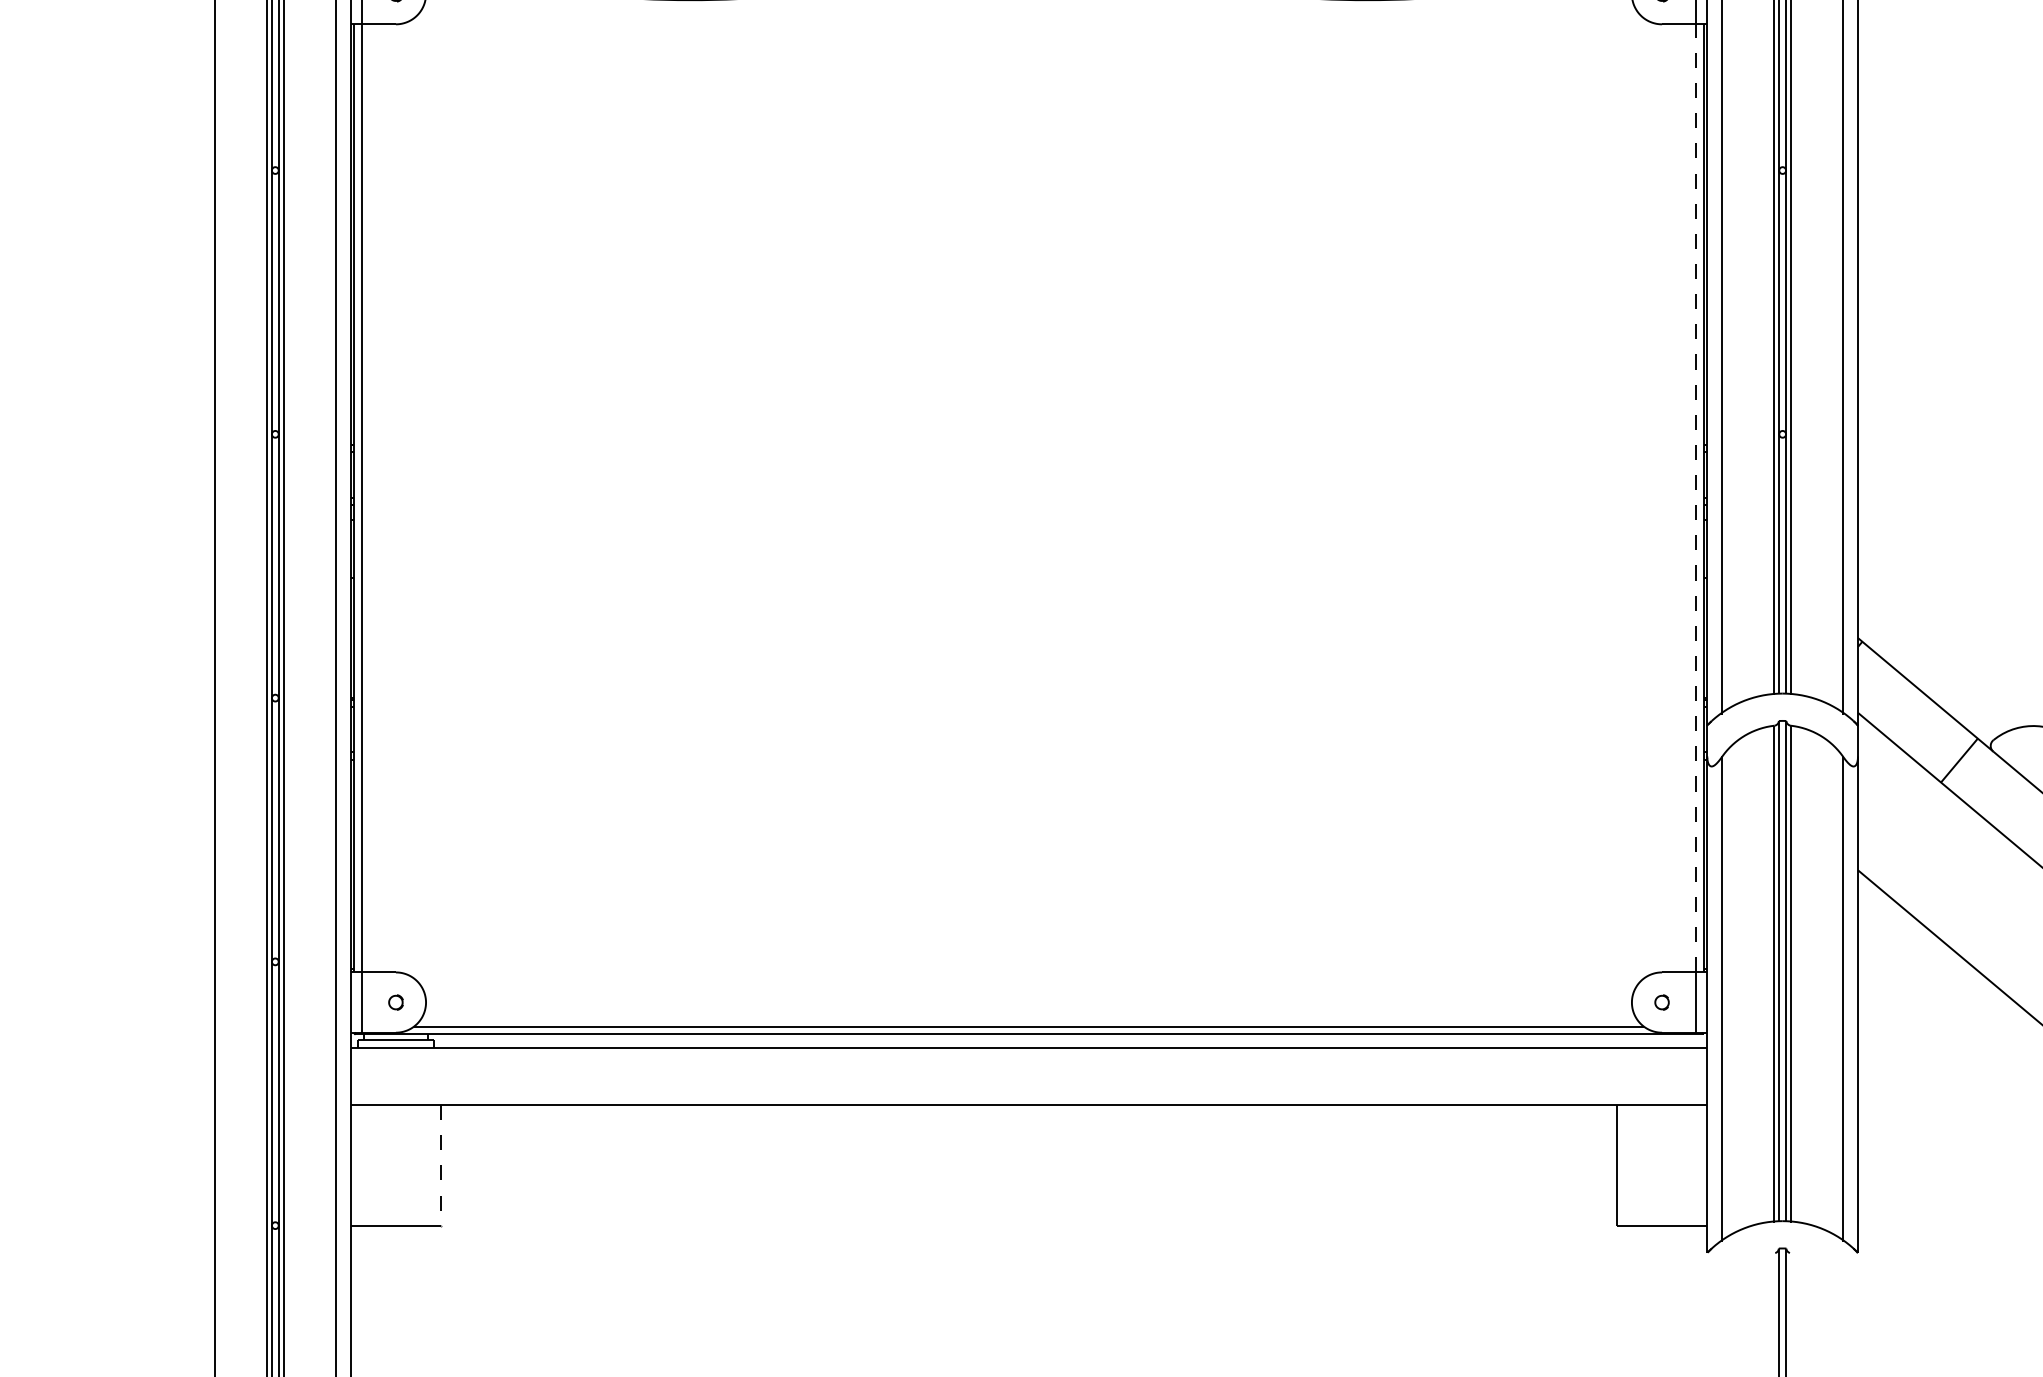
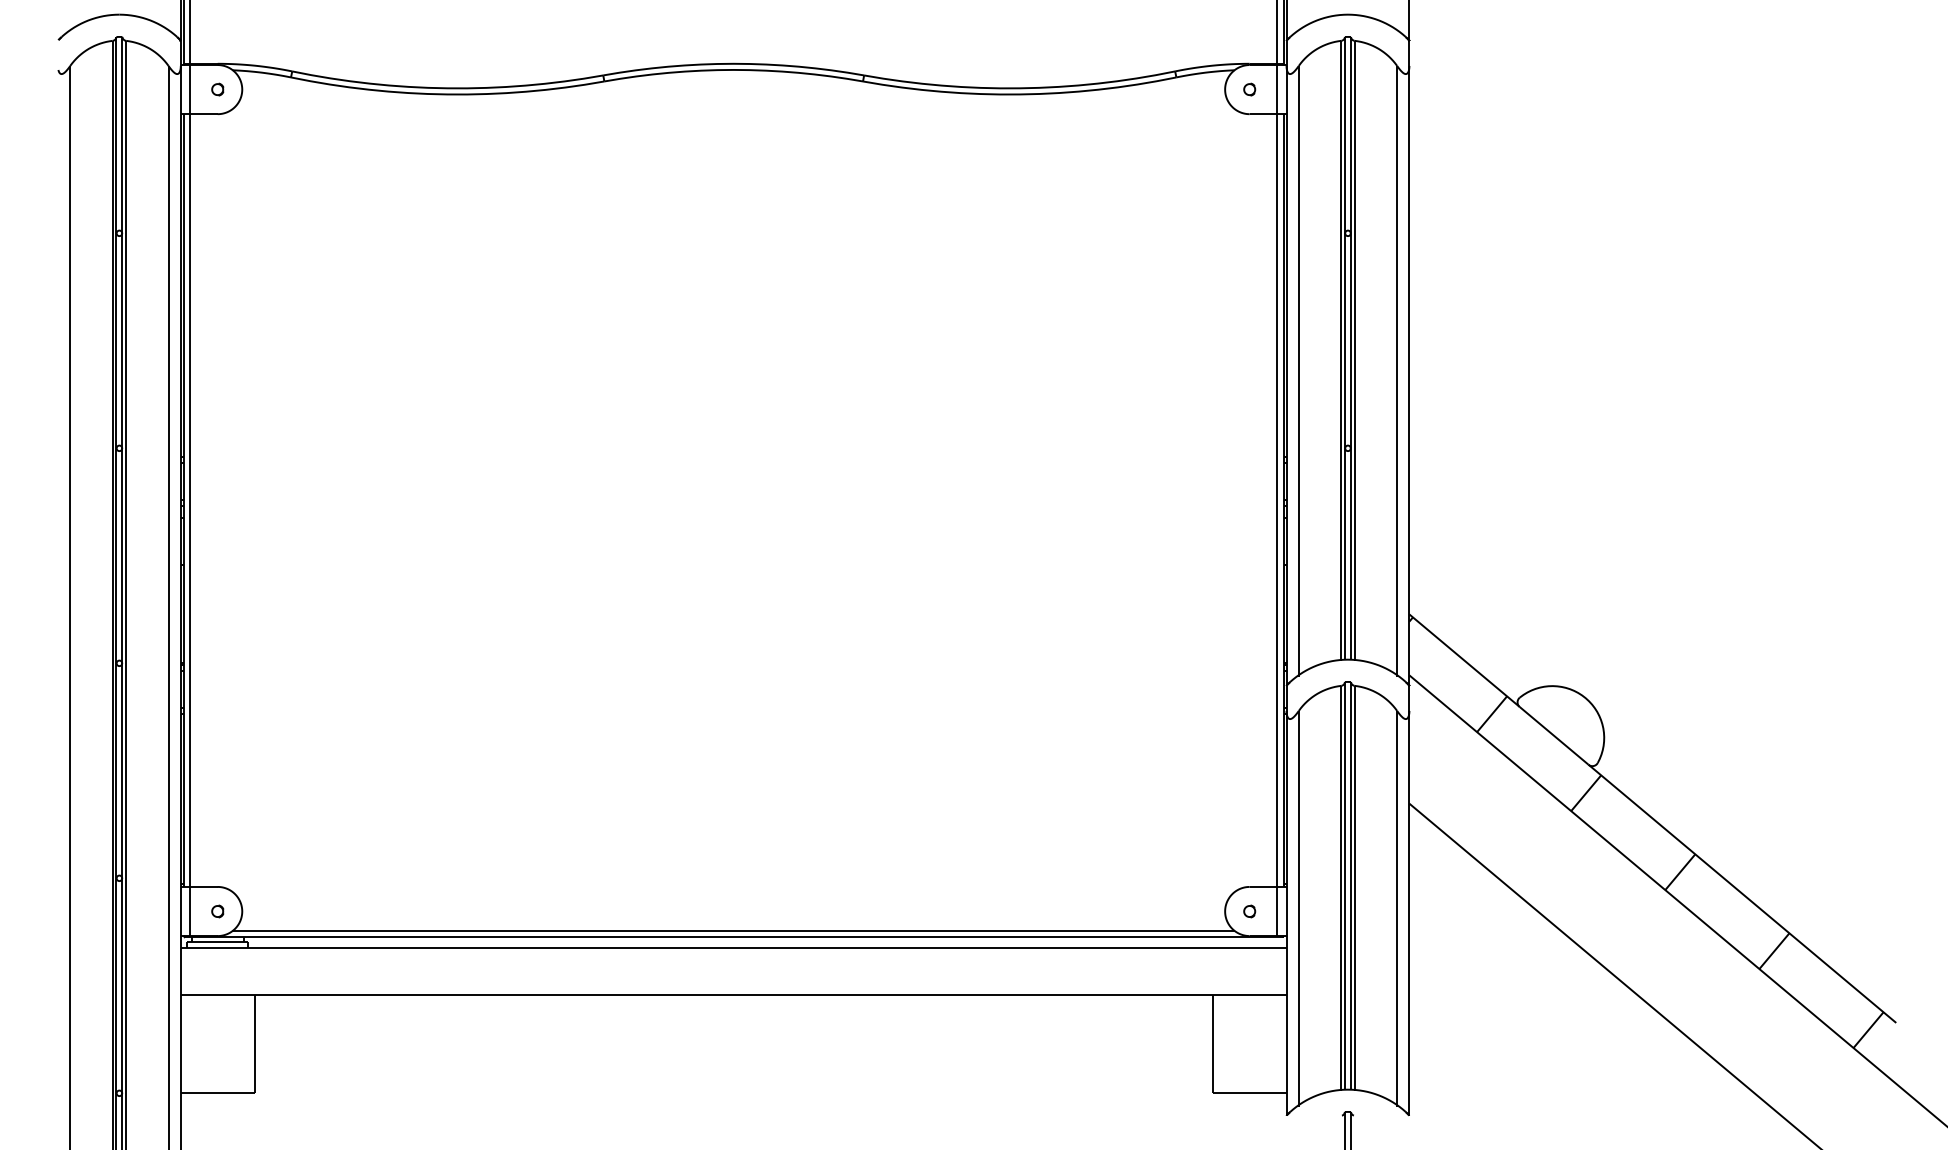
line: (1696, 498) -> (1277, 500), dashed -> solid
line: (441, 1165) -> (254, 1044), dashed -> solid

